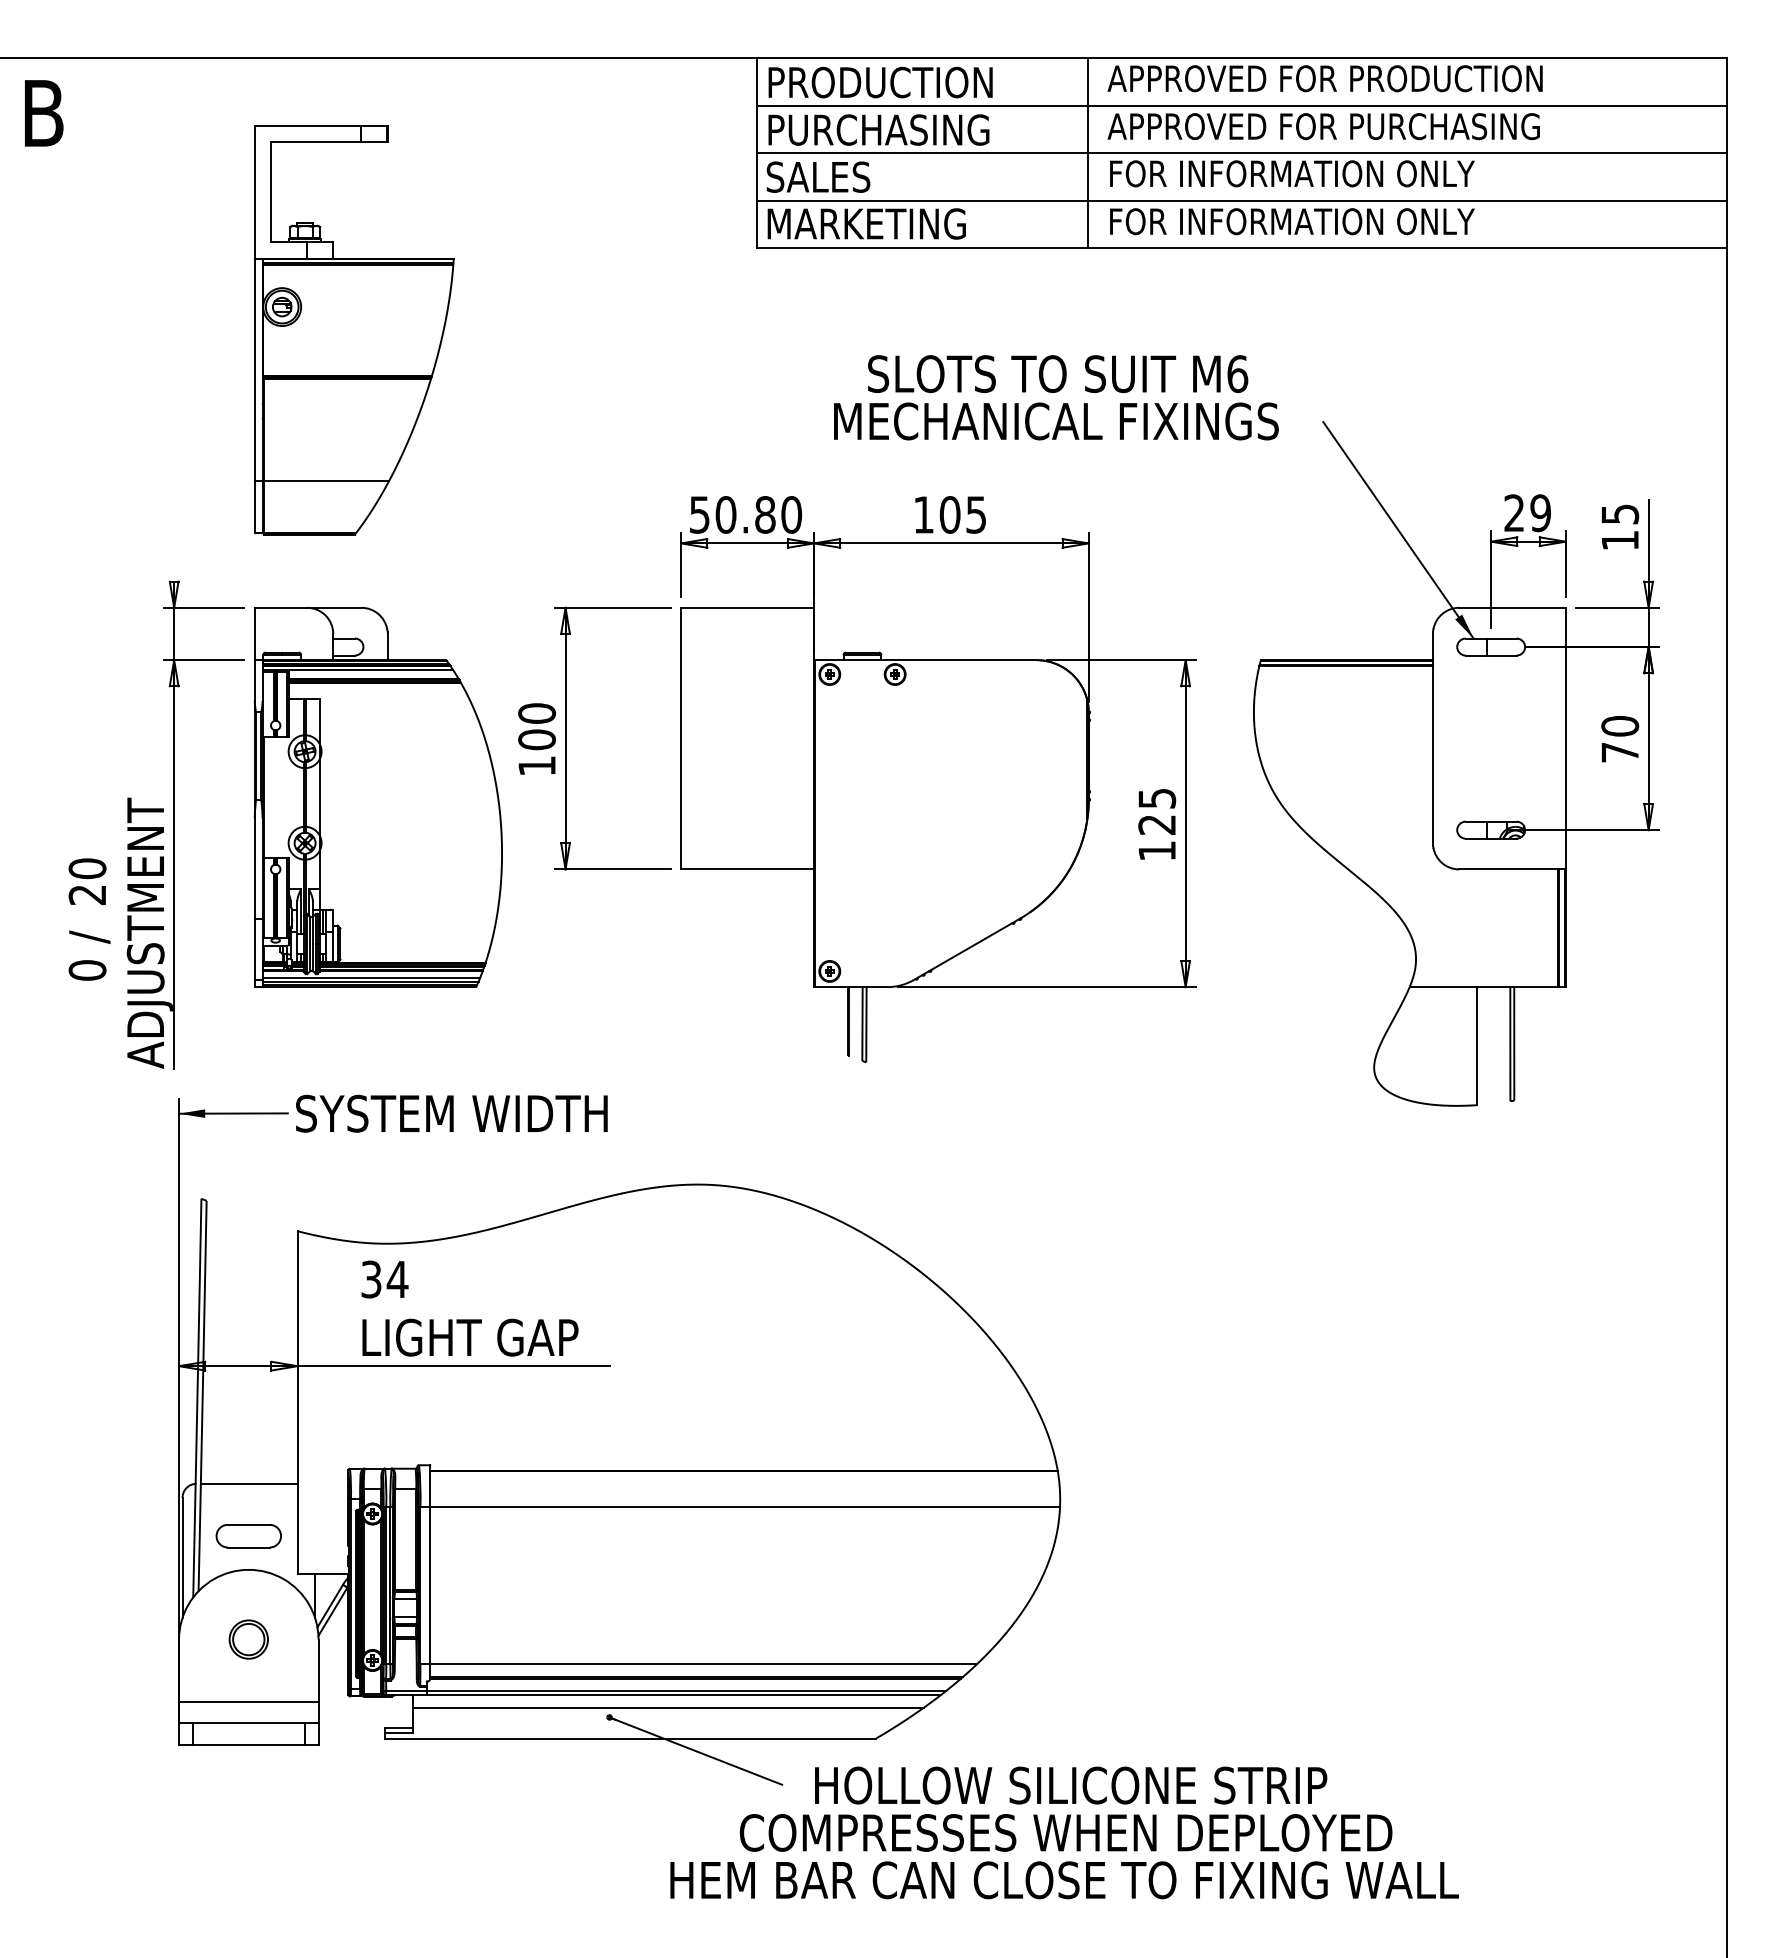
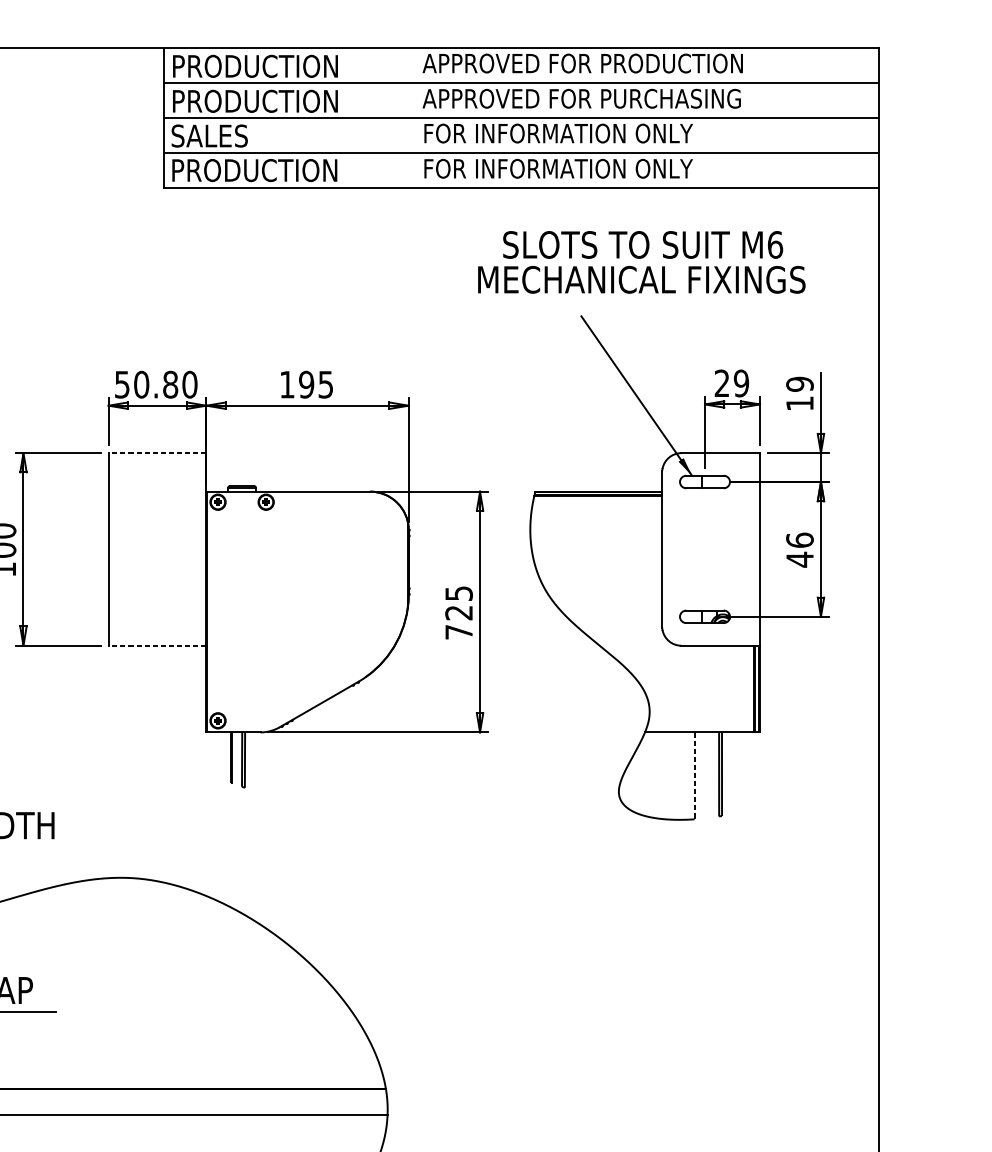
text: (890, 129) -> (262, 100), PURCHASING -> PRODUCTION
line: (1088, 152) -> (408, 117), removed
text: (881, 223) -> (256, 170), MARKETING -> PRODUCTION
text: (1056, 397) -> (641, 262), moved
text: (949, 514) -> (306, 384), 105 -> 195
text: (1619, 514) -> (799, 384), 15 -> 19
line: (747, 607) -> (157, 452), solid -> dashed
text: (1619, 739) -> (799, 550), 70 -> 46
text: (1156, 850) -> (458, 631), 125 -> 725
line: (747, 869) -> (157, 645), solid -> dashed
line: (1476, 1046) -> (694, 776), solid -> dashed

